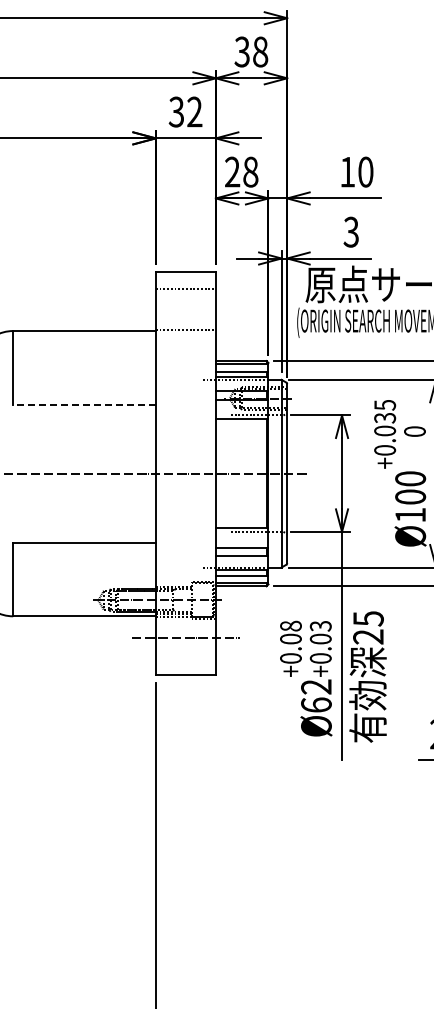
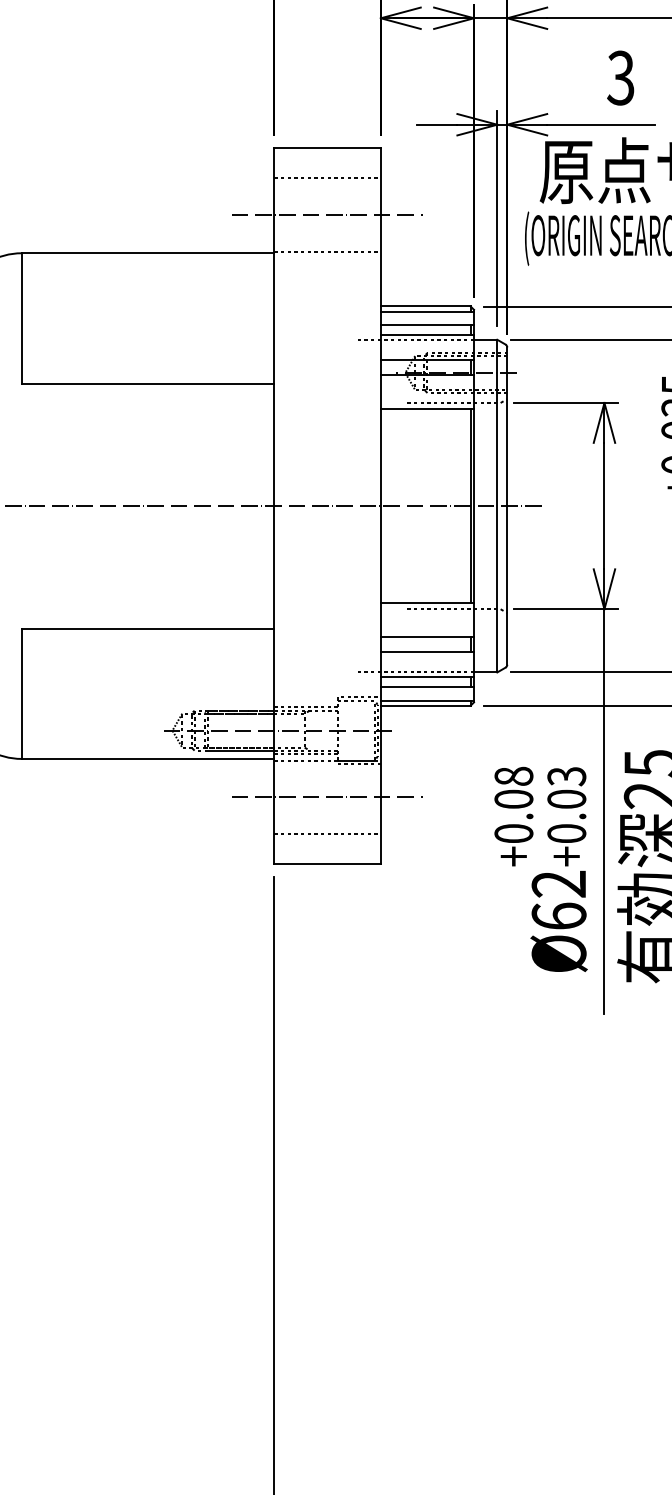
line: (185, 309) -> (326, 215), added
line: (84, 404) -> (147, 383), dashed -> solid
line: (185, 658) -> (326, 833), added

